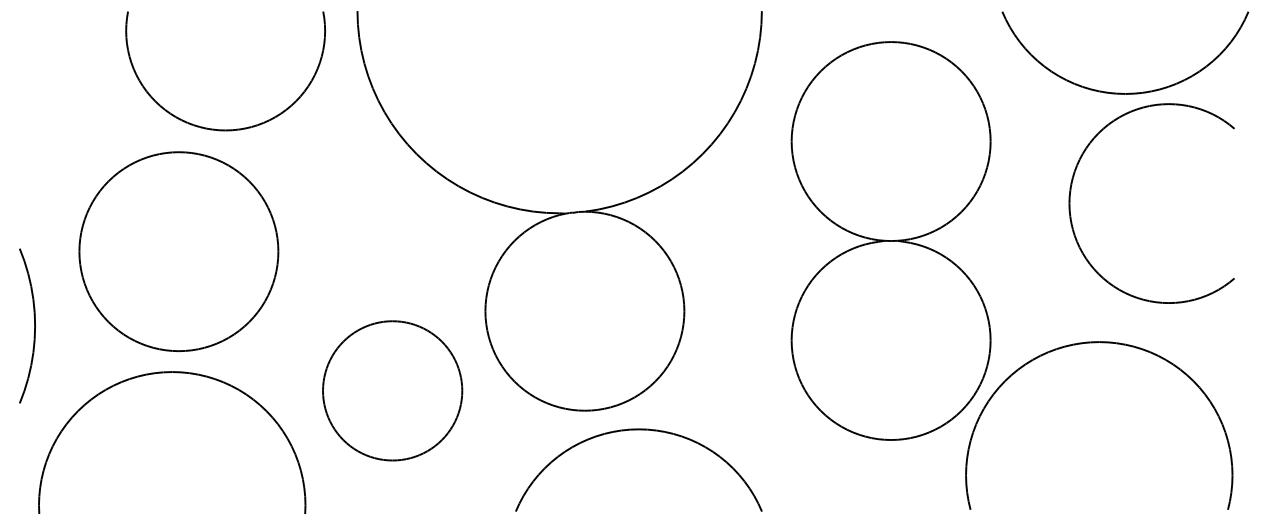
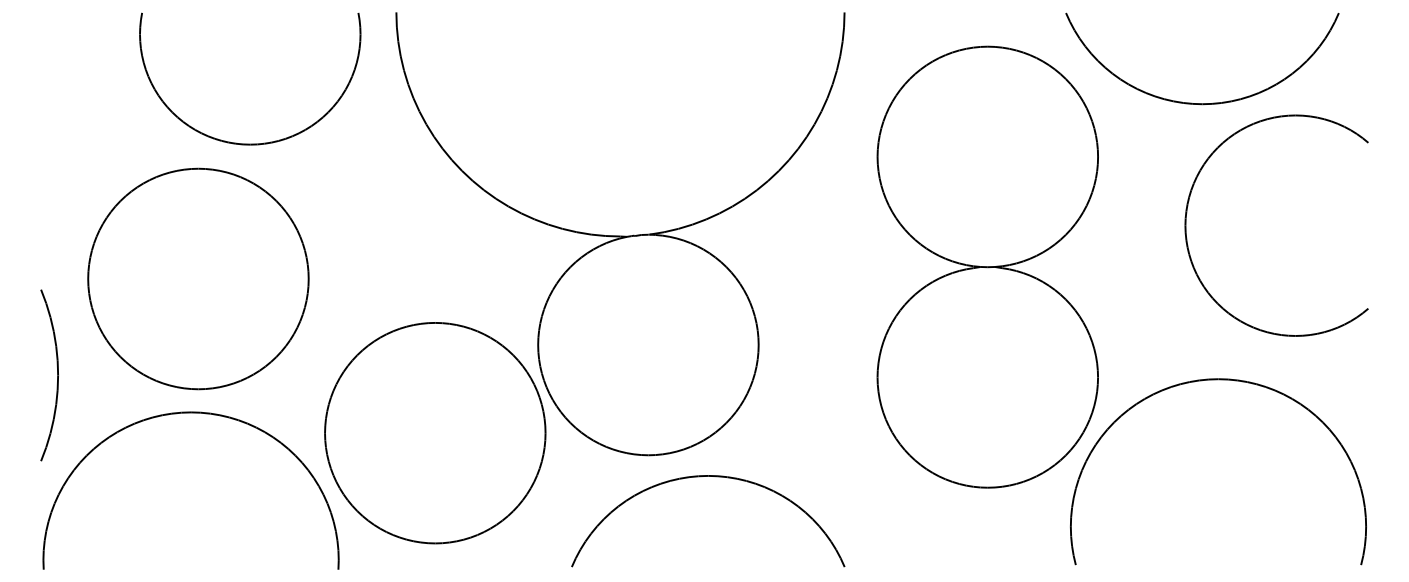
part: (1125, 93) -> (1202, 103), moved
part: (34, 326) -> (57, 375), moved
part: (392, 391) -> (435, 433), size x1.43

